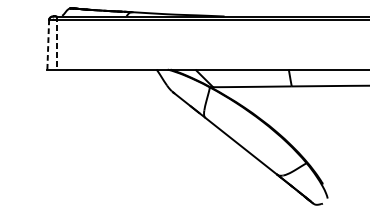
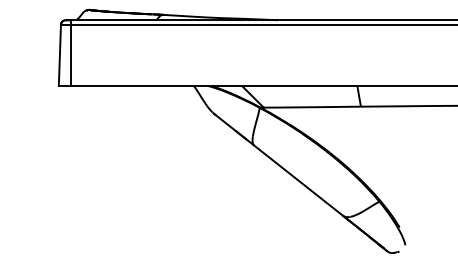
line: (56, 43) -> (70, 53), dashed -> solid
line: (47, 45) -> (59, 55), dashed -> solid

